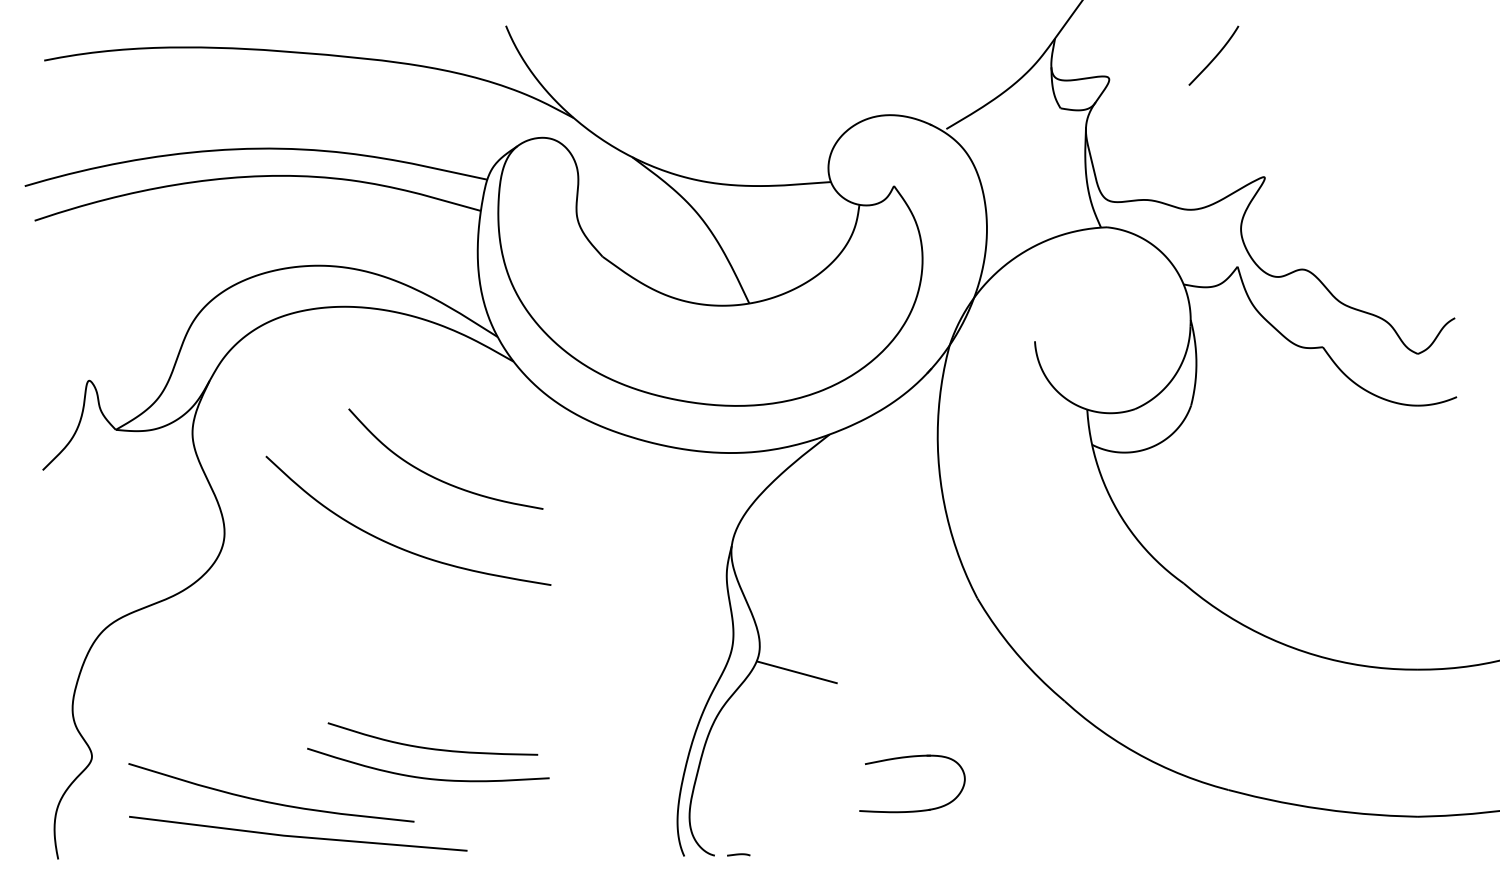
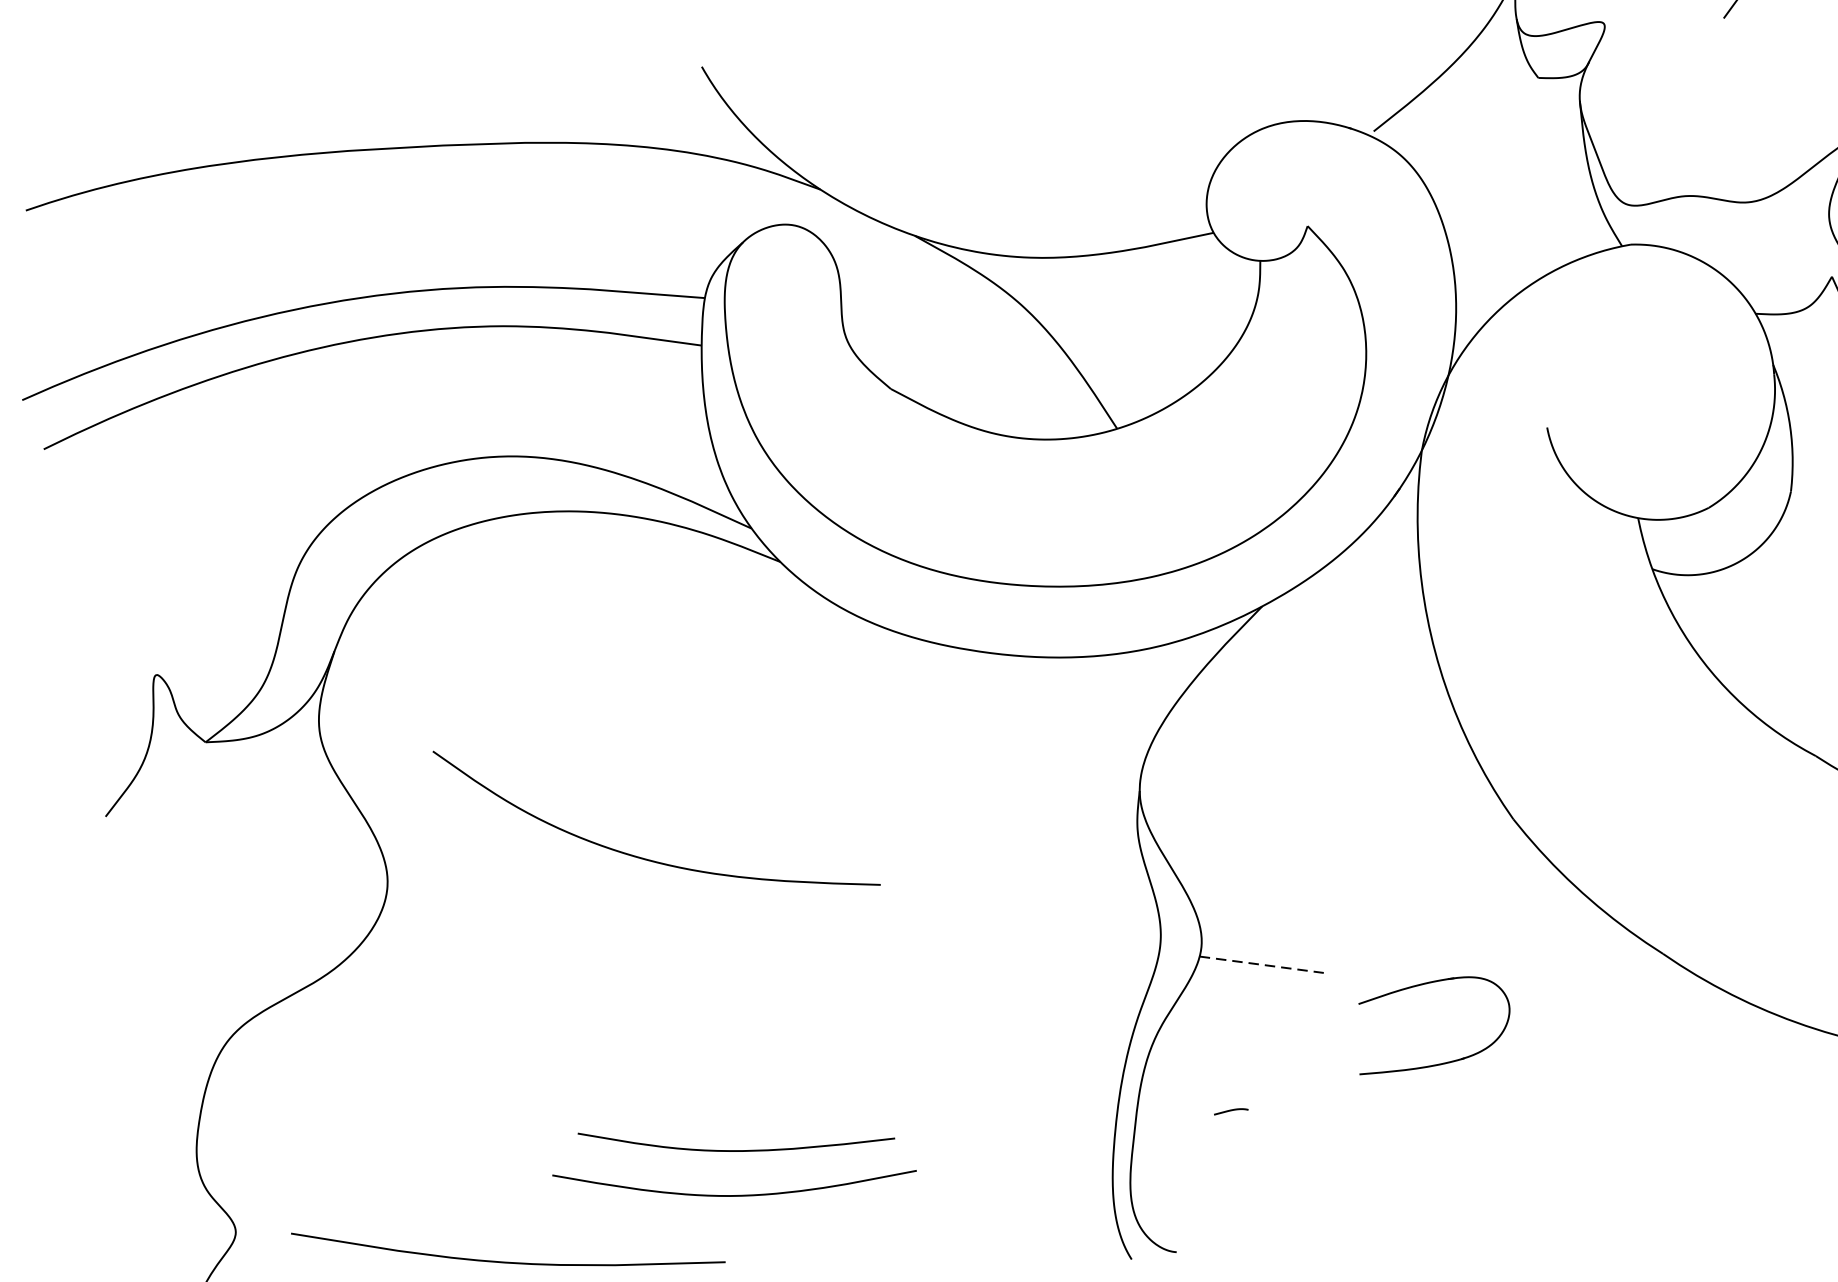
curve: (436, 477) -> (689, 748), removed
line: (797, 672) -> (1262, 964), solid -> dashed
part: (905, 758) -> (1417, 987), moved
line: (738, 854) -> (1230, 1110), moved

